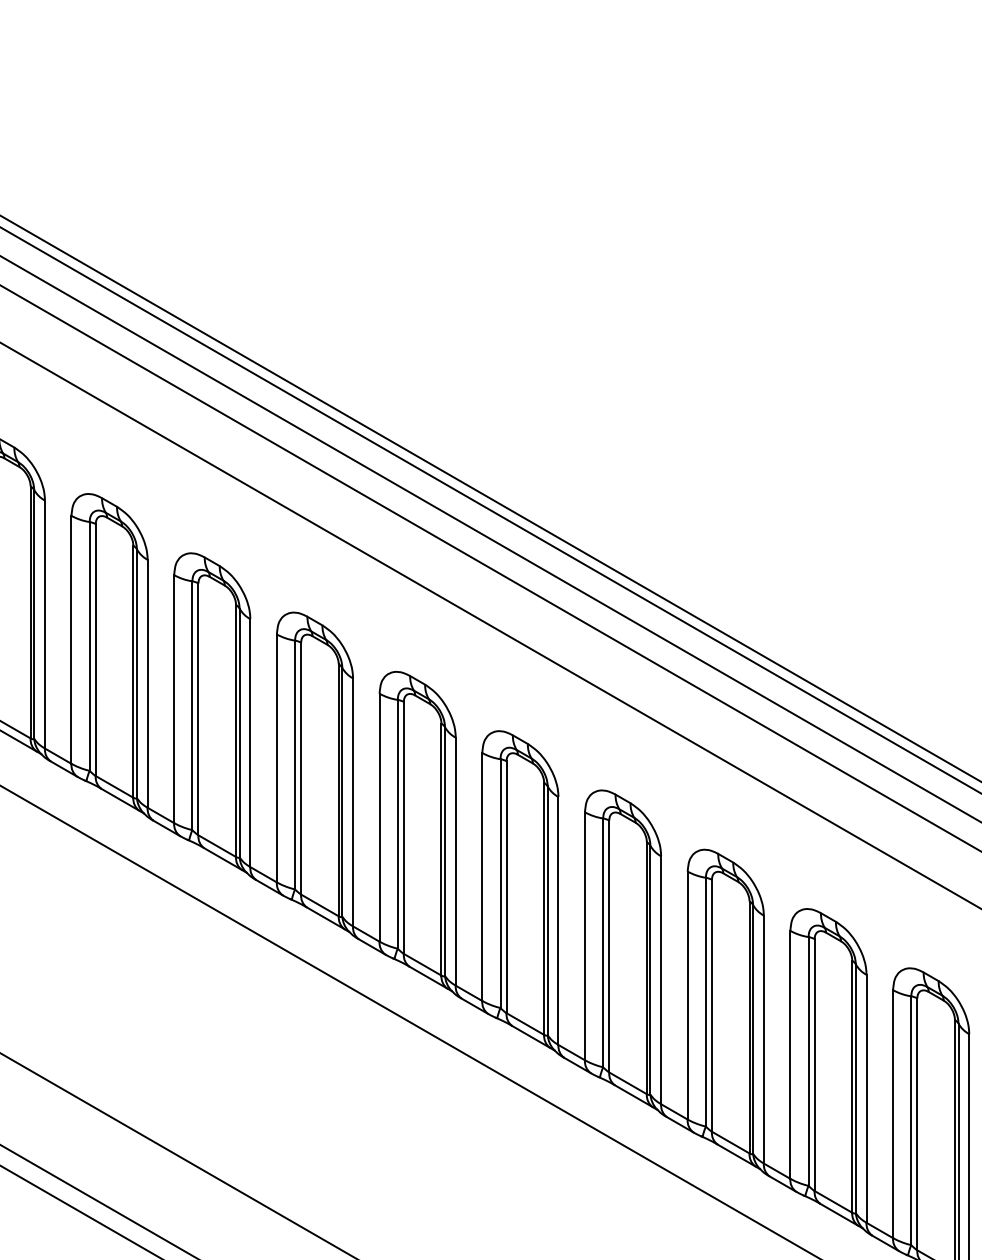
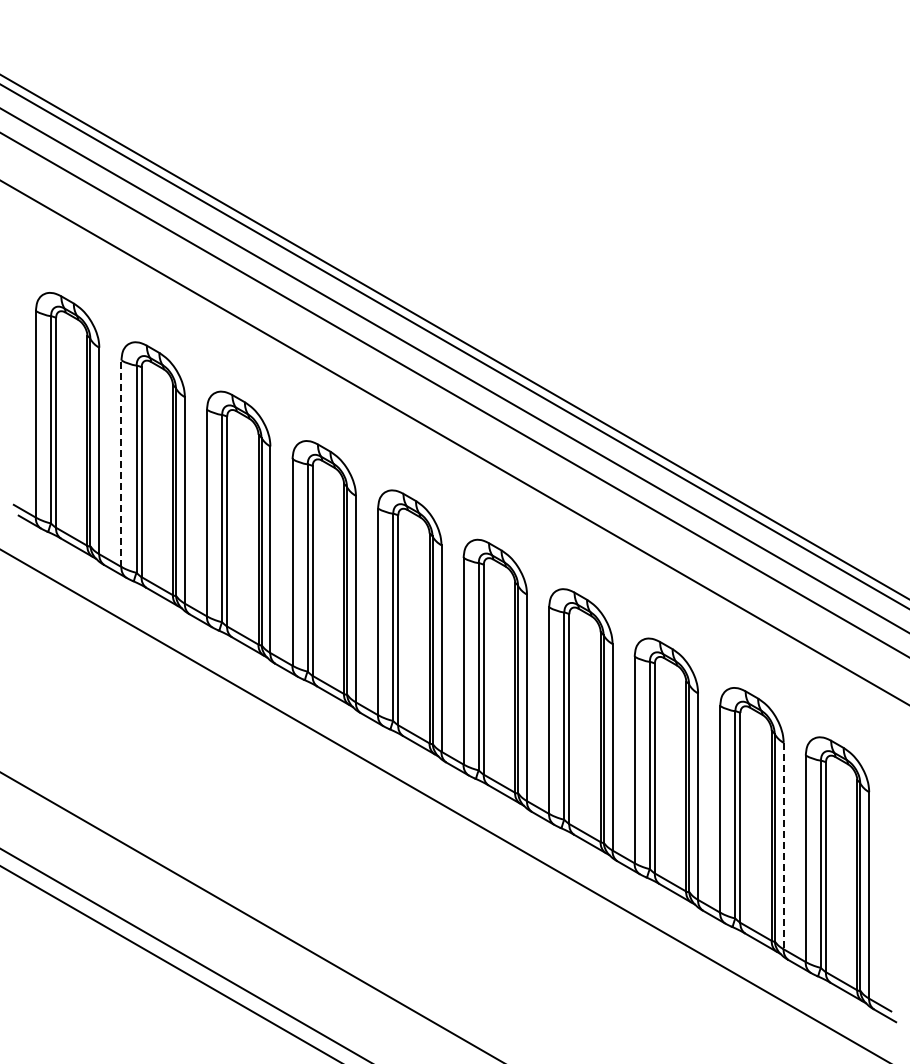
line: (71, 639) -> (121, 463), solid -> dashed
line: (866, 1099) -> (783, 846), solid -> dashed

